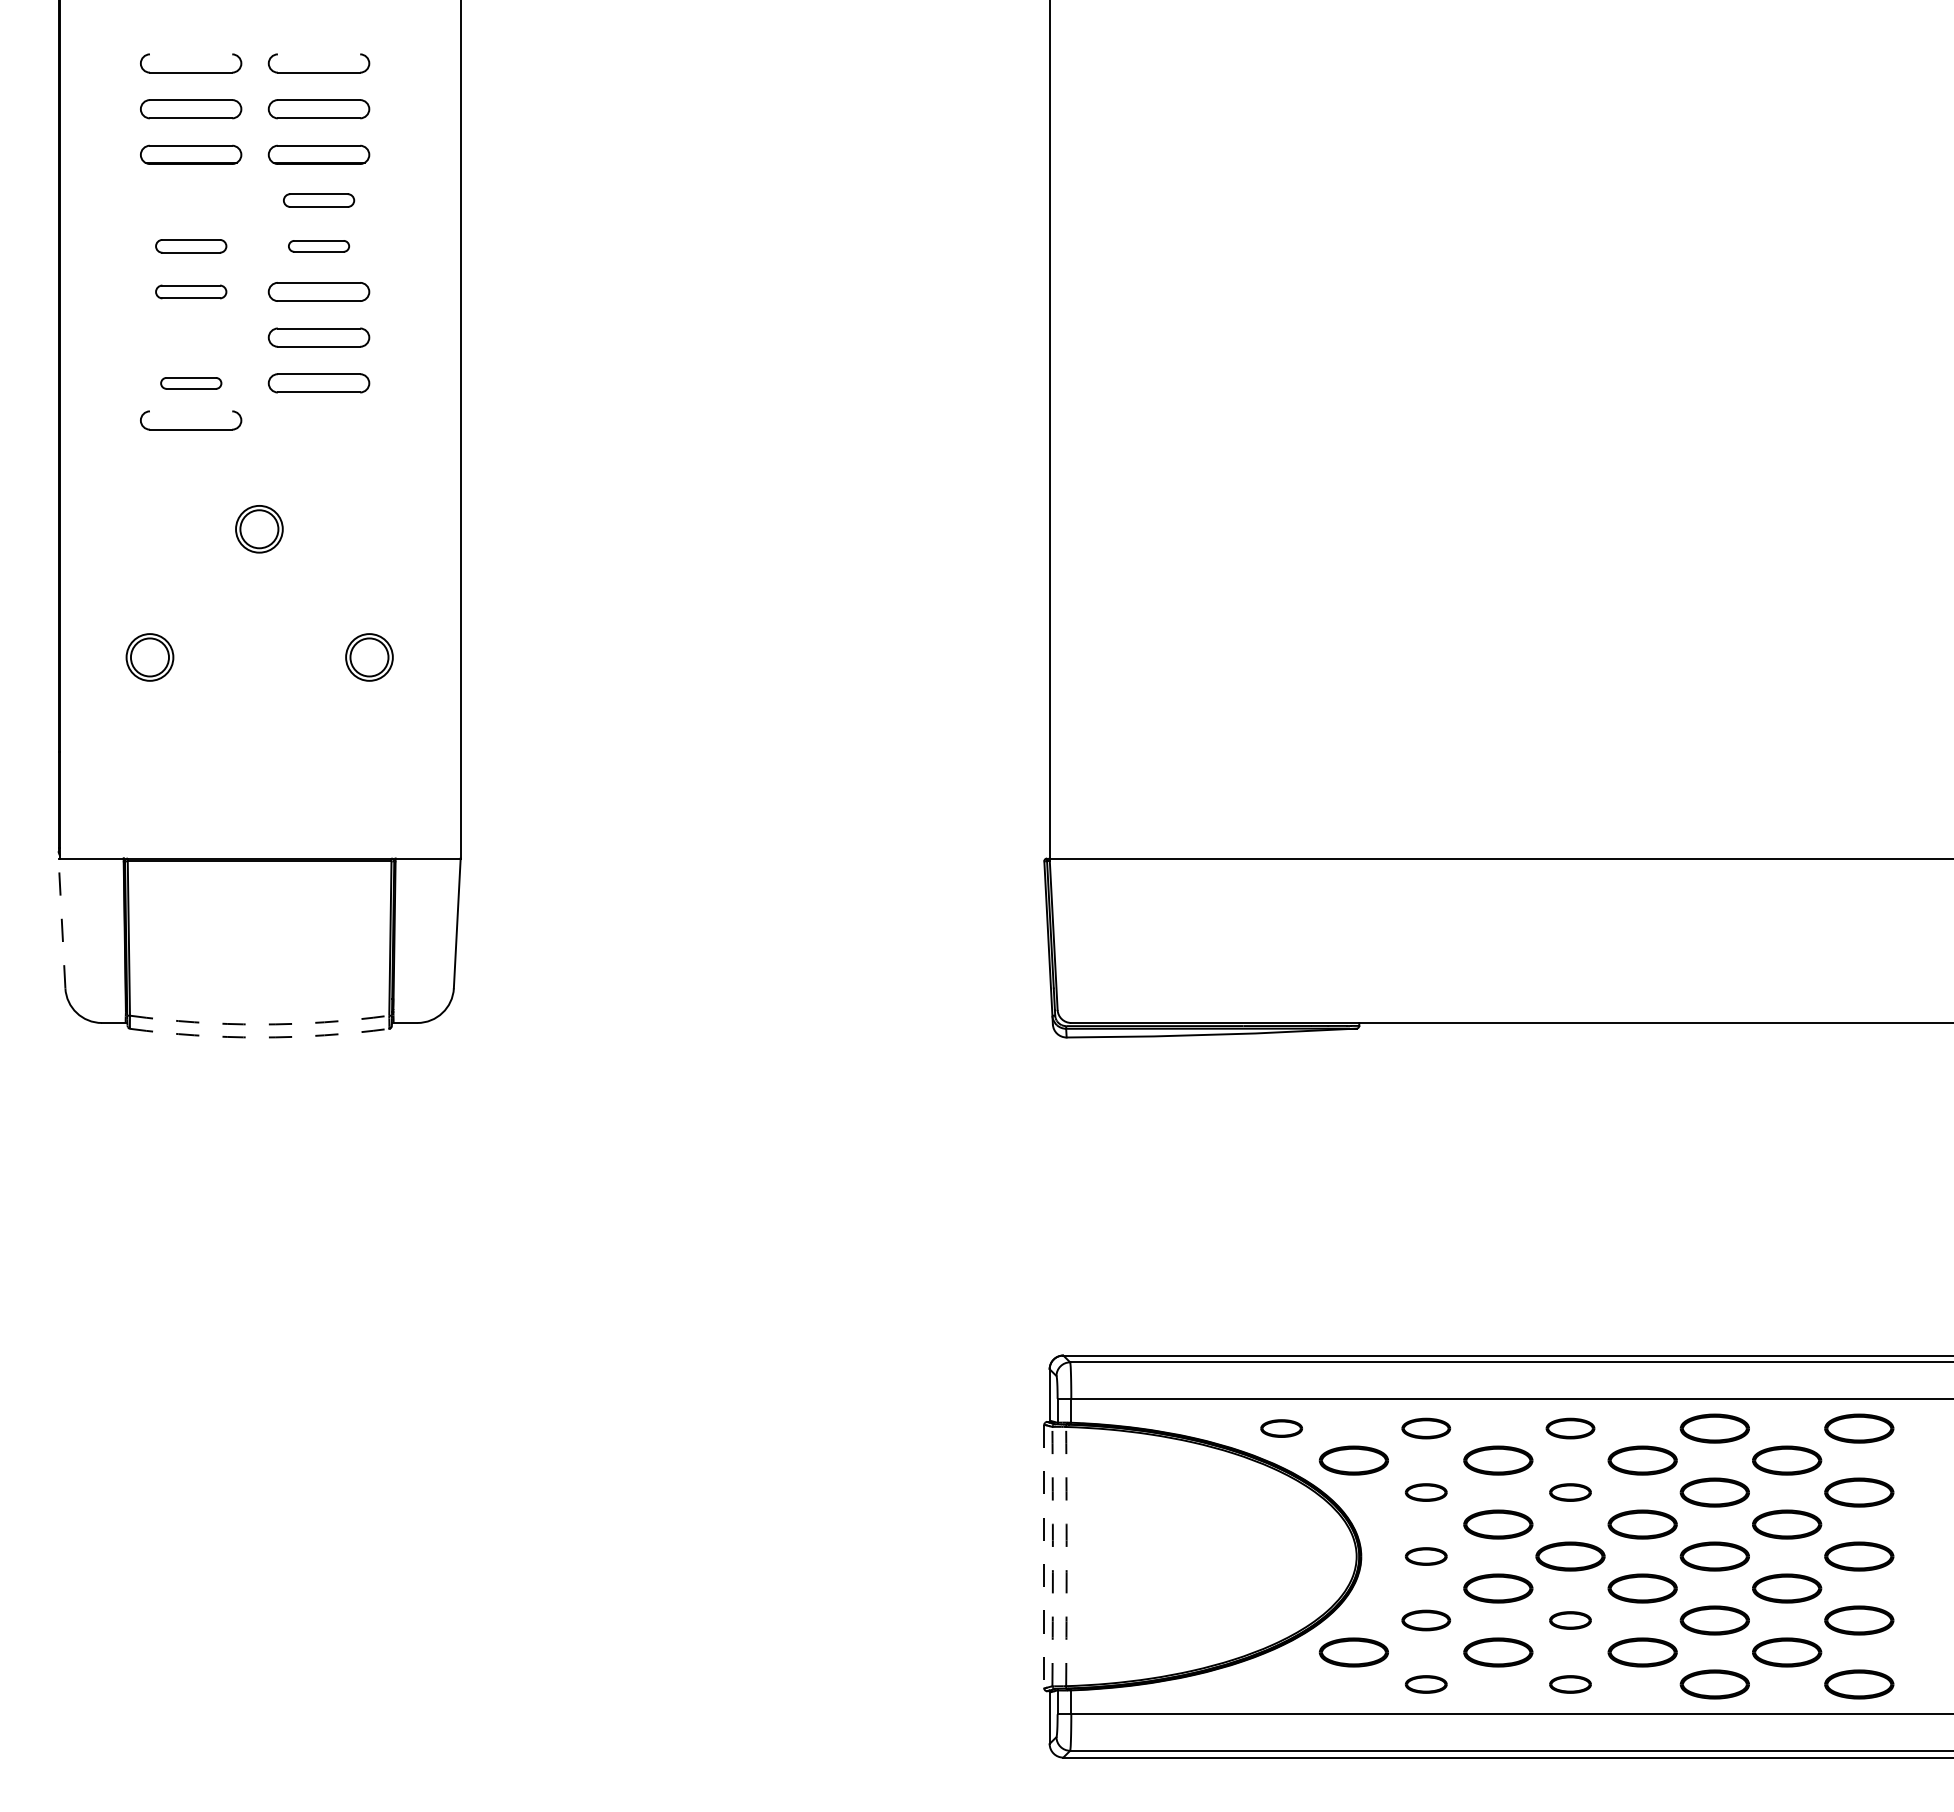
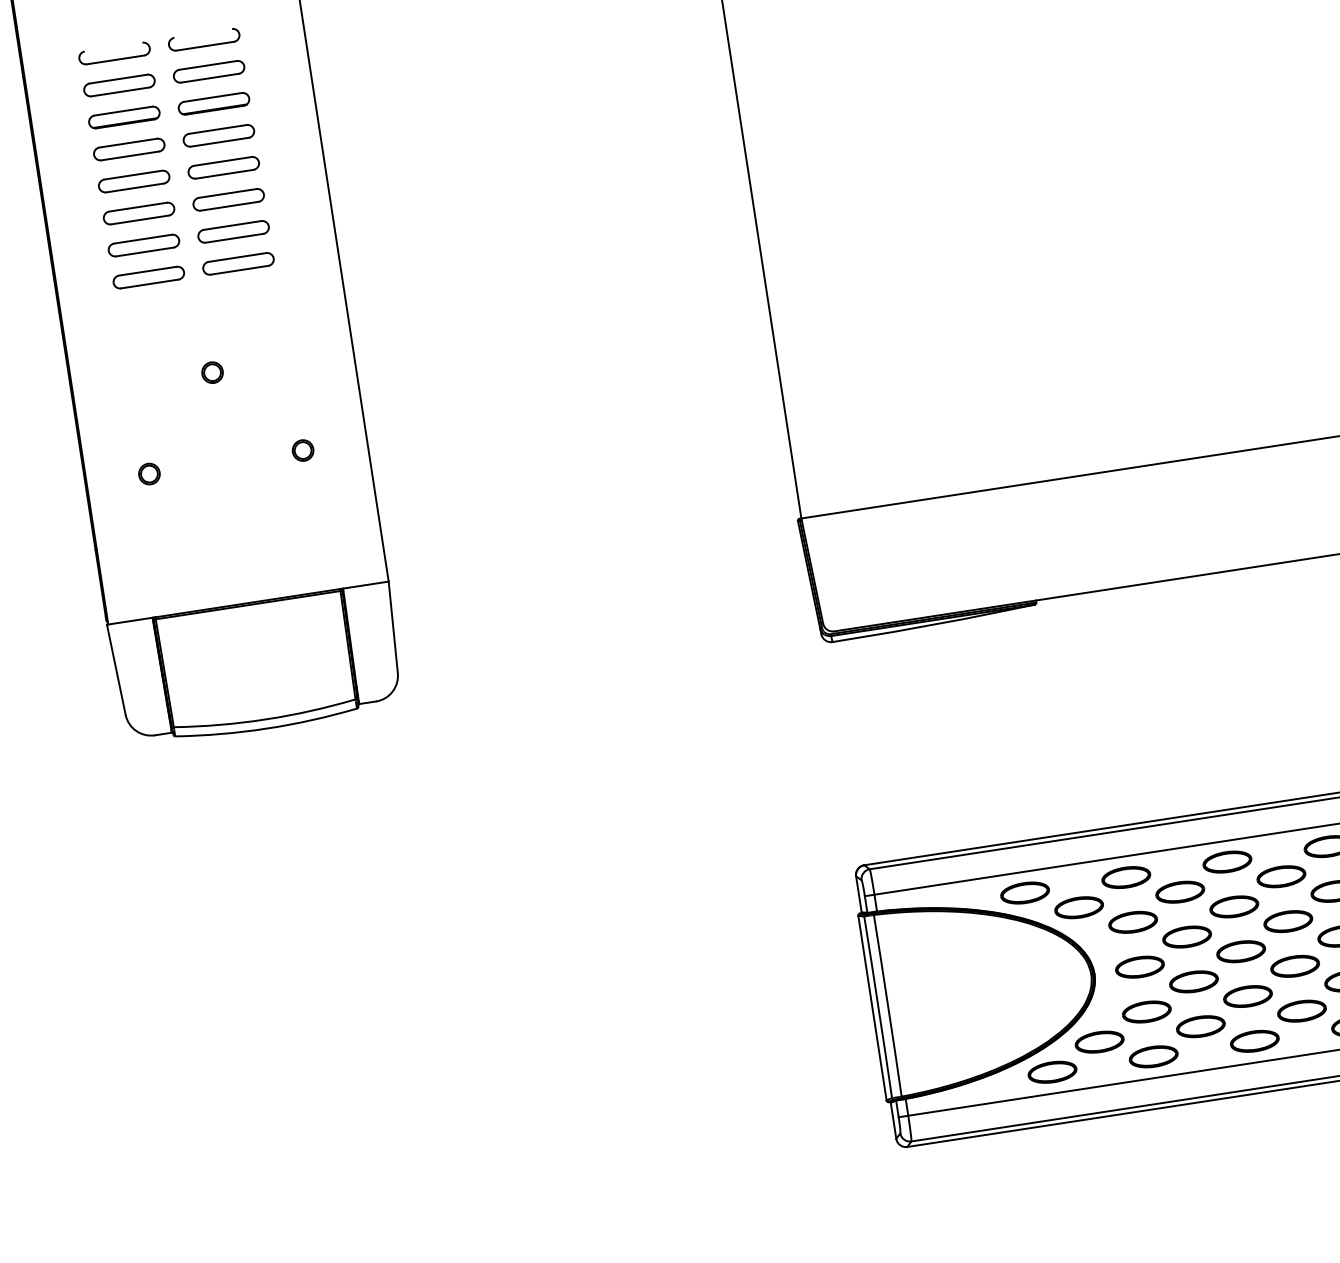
part: (191, 200) -> (129, 149), added
part: (318, 200) -> (218, 135), size x1.43
part: (191, 246) -> (134, 181), size x1.43
part: (318, 246) -> (223, 168), size x1.67
part: (191, 291) -> (139, 213), size x1.43
part: (191, 337) -> (144, 245), added
part: (191, 383) -> (149, 277), size x1.67
part: (191, 429) -> (154, 309), removed
part: (259, 529) -> (212, 372), size x0.62
part: (149, 657) -> (149, 474), size x0.62
part: (368, 657) -> (302, 450), size x0.62
line: (61, 922) -> (115, 669), dashed -> solid
arc: (259, 1024) -> (265, 719), dashed -> solid
arc: (259, 1037) -> (266, 728), dashed -> solid
part: (1281, 1428) -> (1024, 892), size x1.67
part: (1426, 1428) -> (1126, 877), size x1.43
part: (1570, 1428) -> (1227, 862), size x1.43
part: (1426, 1492) -> (1133, 922), size x1.67
part: (1570, 1492) -> (1234, 906), size x1.67
line: (1044, 1556) -> (872, 1008), dashed -> solid
arc: (1052, 1556) -> (878, 1007), dashed -> solid
arc: (1066, 1556) -> (887, 1005), dashed -> solid
part: (1426, 1556) -> (1140, 967), size x1.67
part: (1426, 1620) -> (1147, 1011), size x1.43
part: (1570, 1620) -> (1247, 996), size x1.67
part: (1281, 1684) -> (1052, 1072), added
part: (1426, 1684) -> (1153, 1056), size x1.67
part: (1570, 1684) -> (1254, 1041), size x1.67

